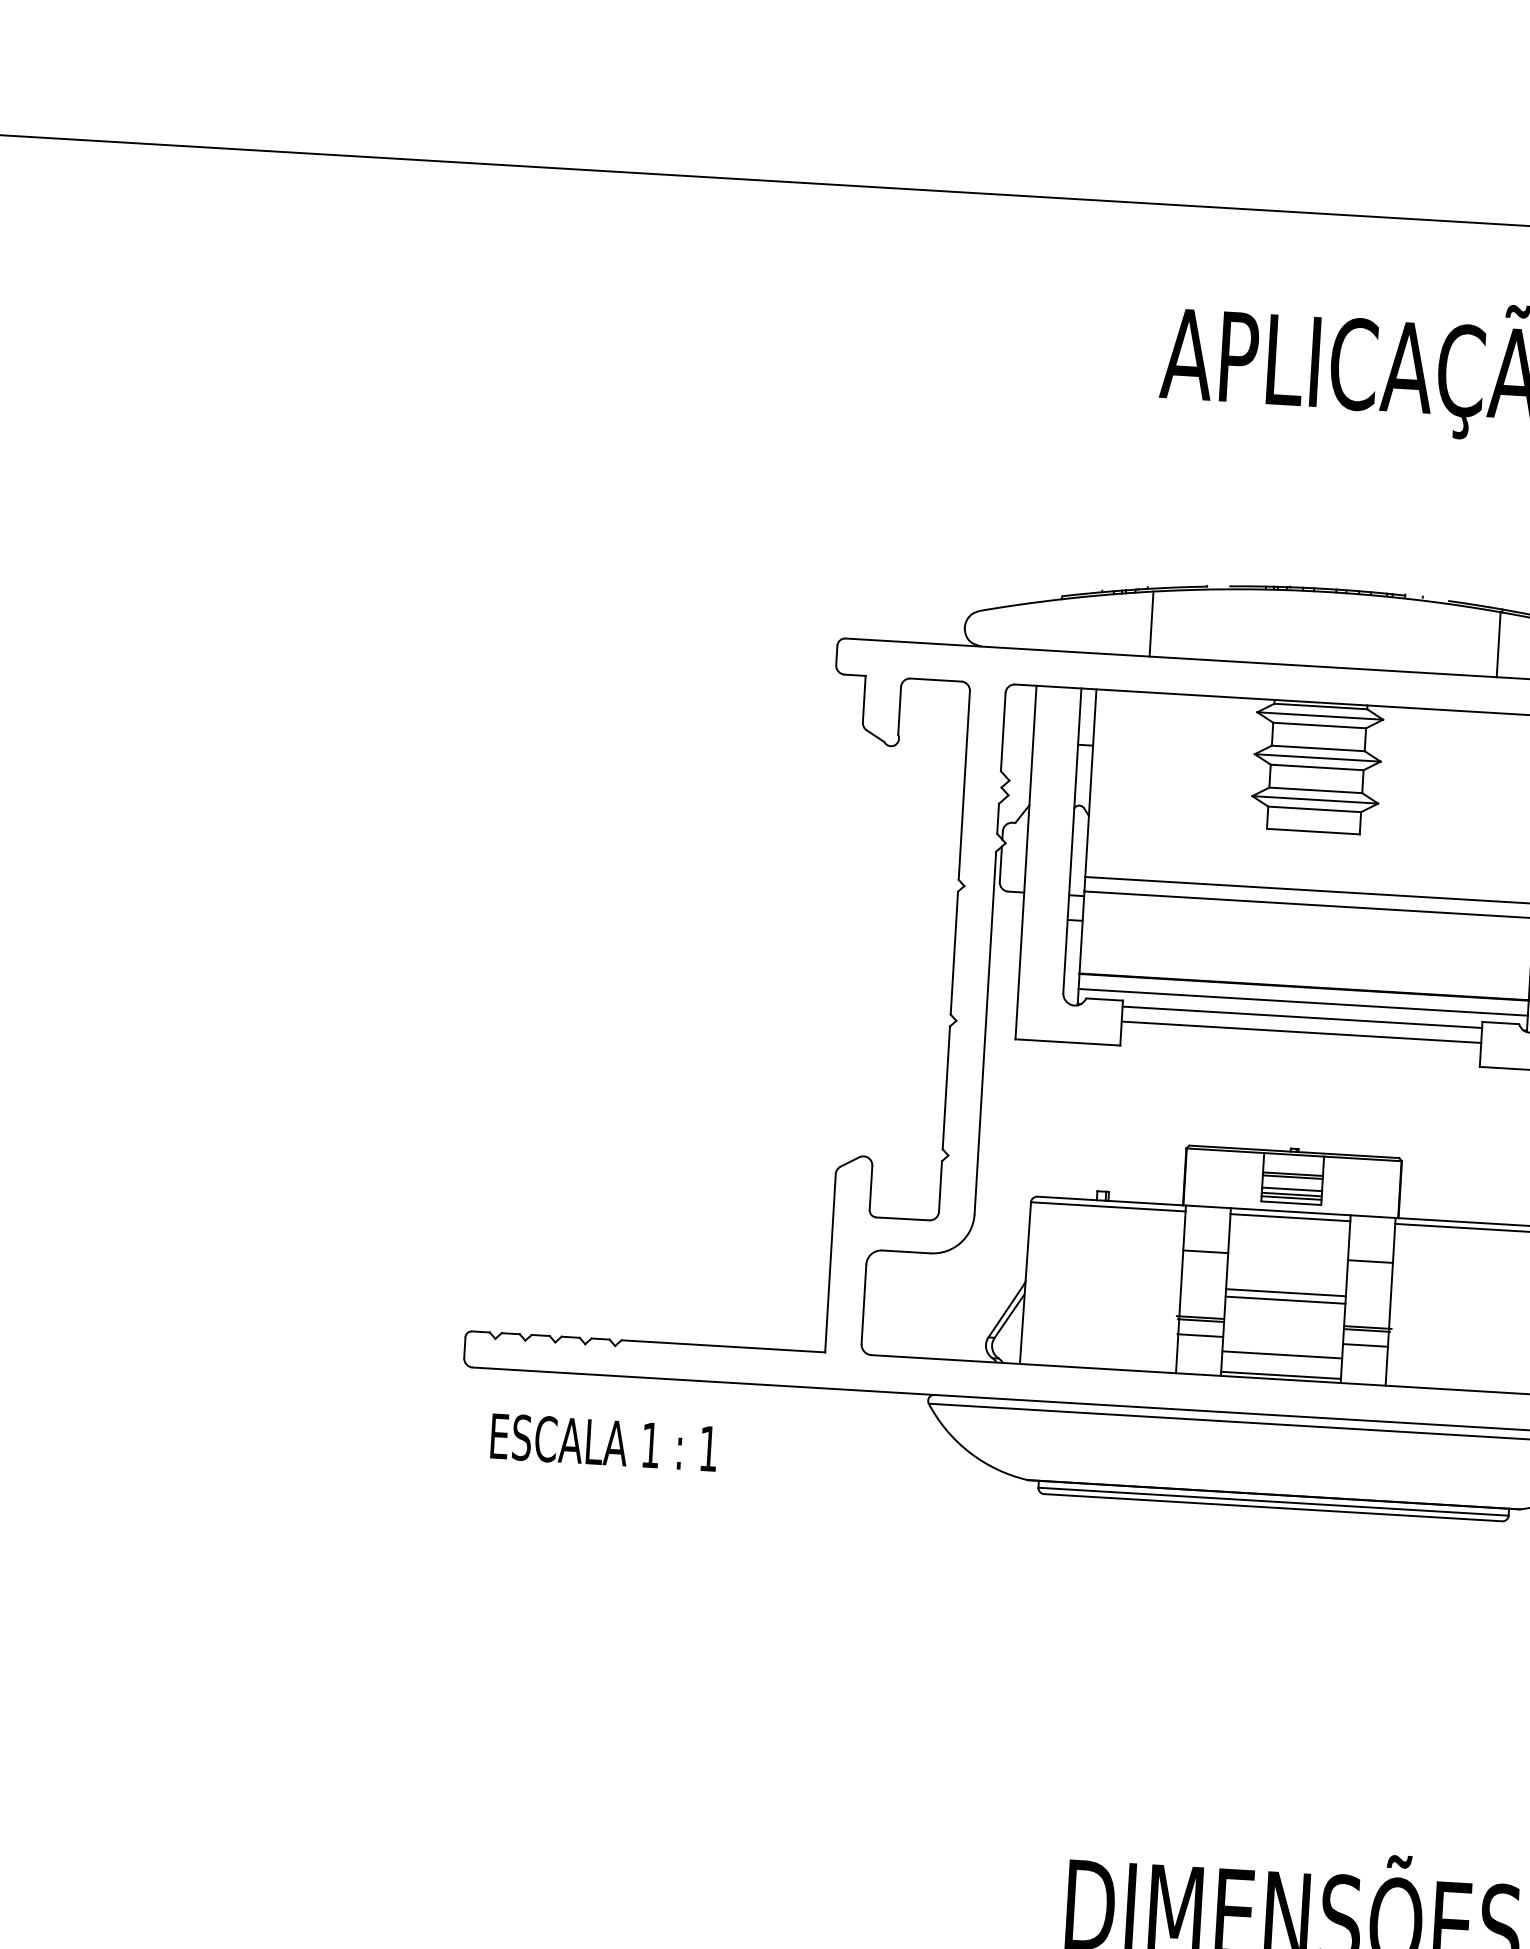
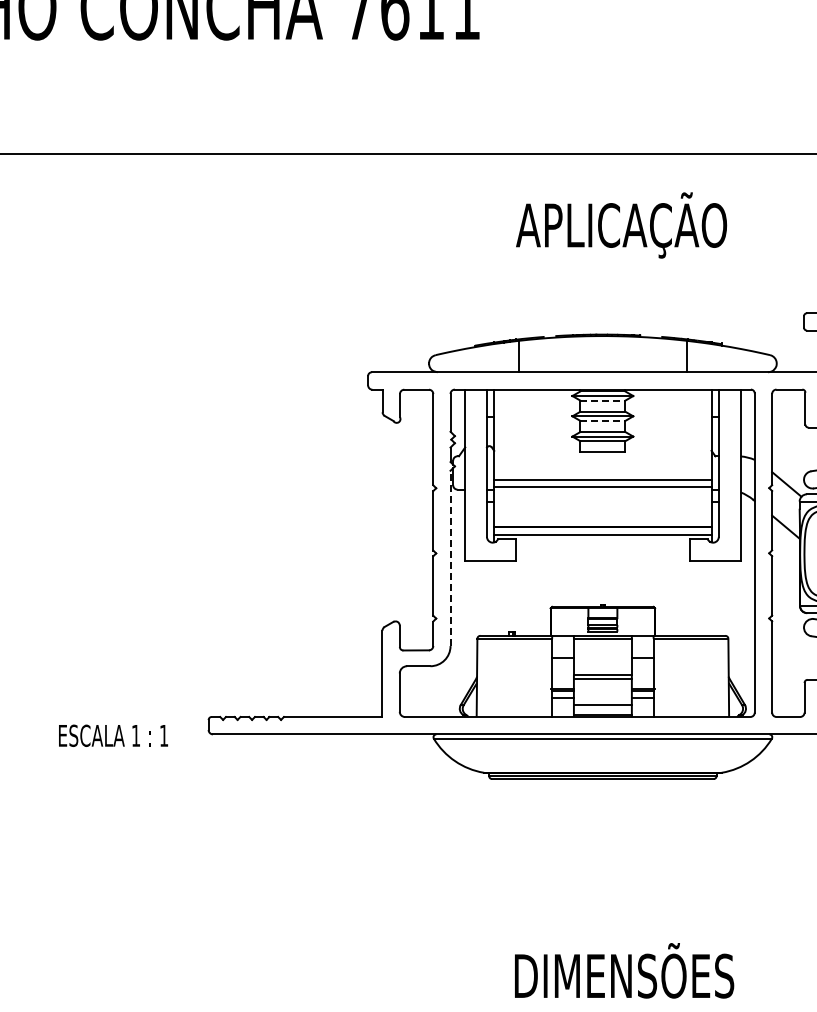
line: (1320, 725) -> (603, 400), solid -> dashed
line: (1318, 766) -> (603, 420), solid -> dashed
line: (1301, 1016) -> (602, 541), removed
line: (985, 1033) -> (450, 558), solid -> dashed
line: (1300, 1033) -> (602, 549), removed
text: (604, 1441) -> (113, 735), moved

